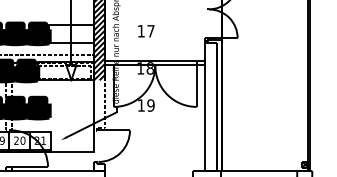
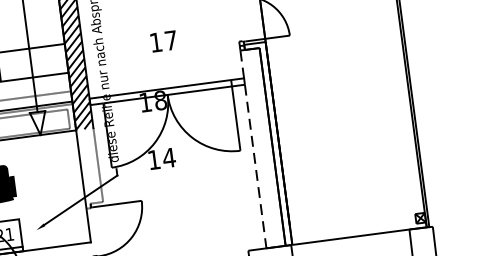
text: (146, 31) -> (164, 41), moved
text: (150, 105) -> (168, 157), 19 -> 14
line: (205, 107) -> (254, 149), solid -> dashed

